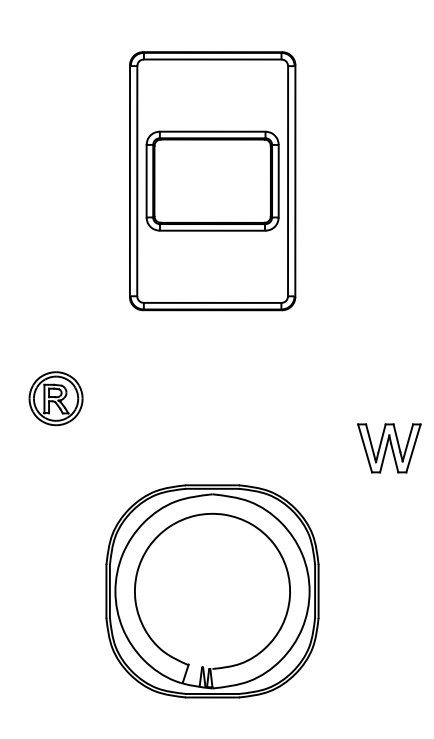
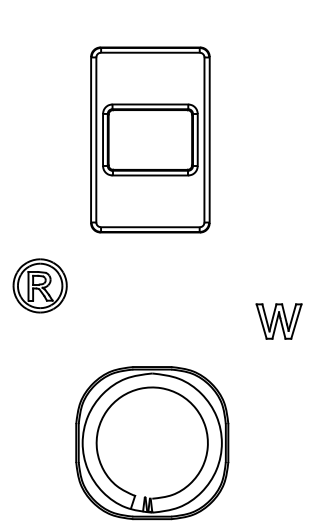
part: (212, 180) -> (150, 139), moved
part: (55, 398) -> (39, 285), size x1.4
part: (212, 591) -> (152, 443), moved

